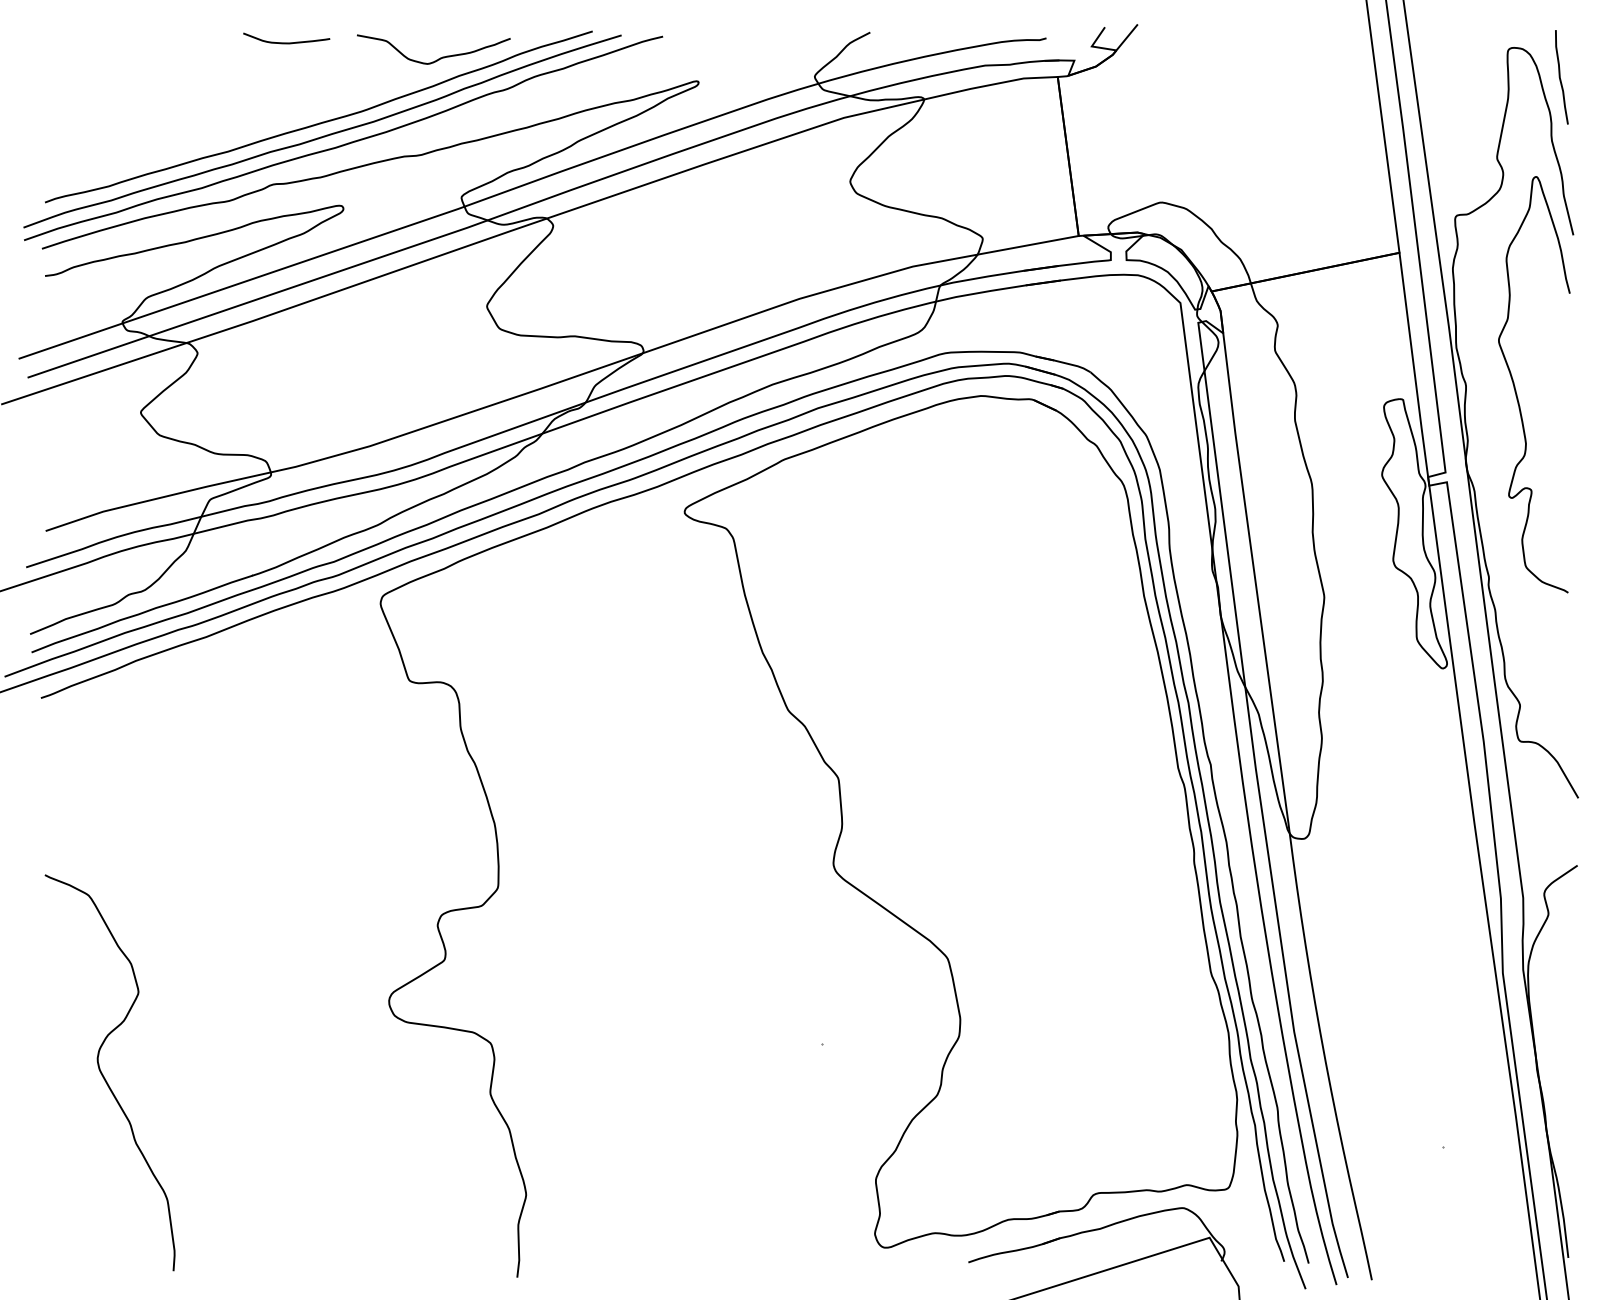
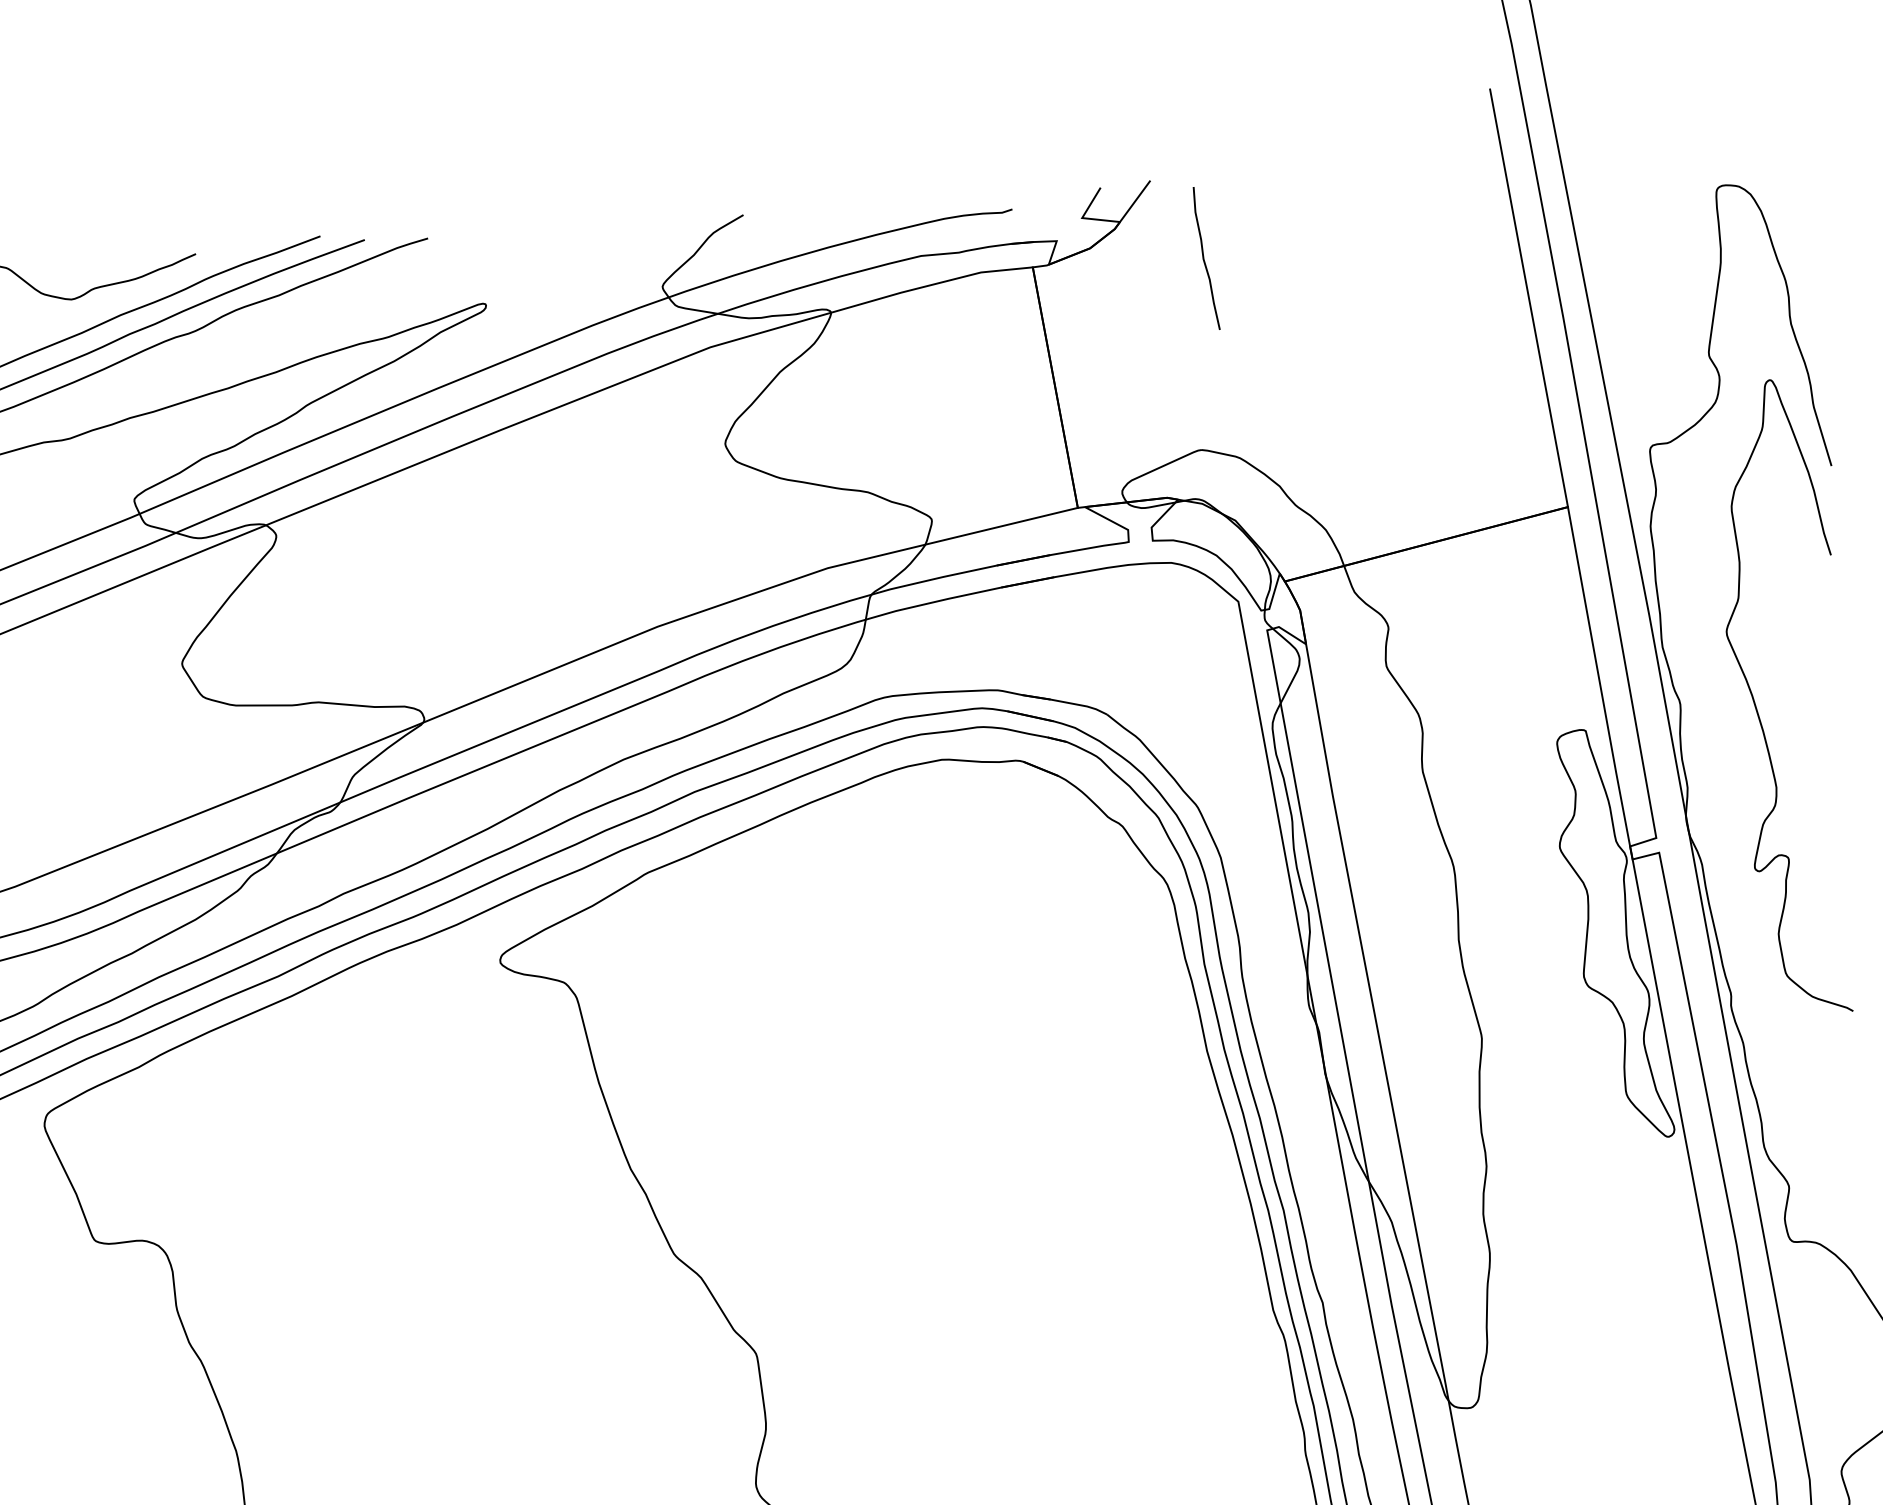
curve: (1560, 77) -> (1204, 258), moved

